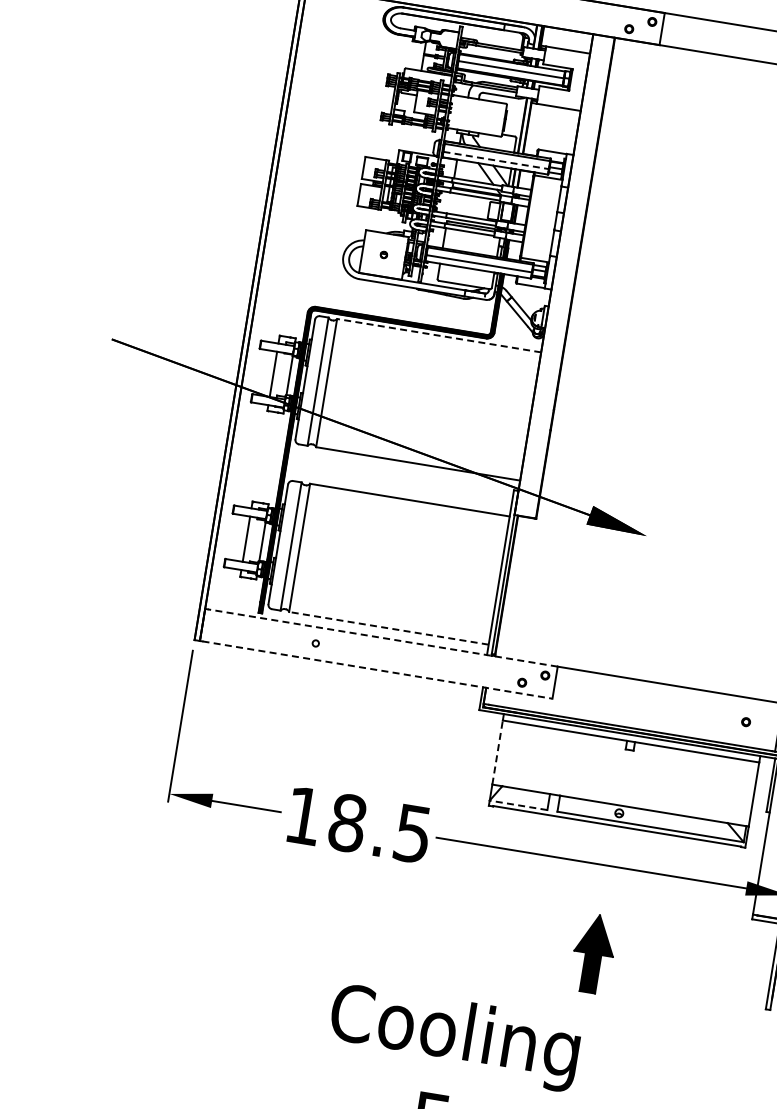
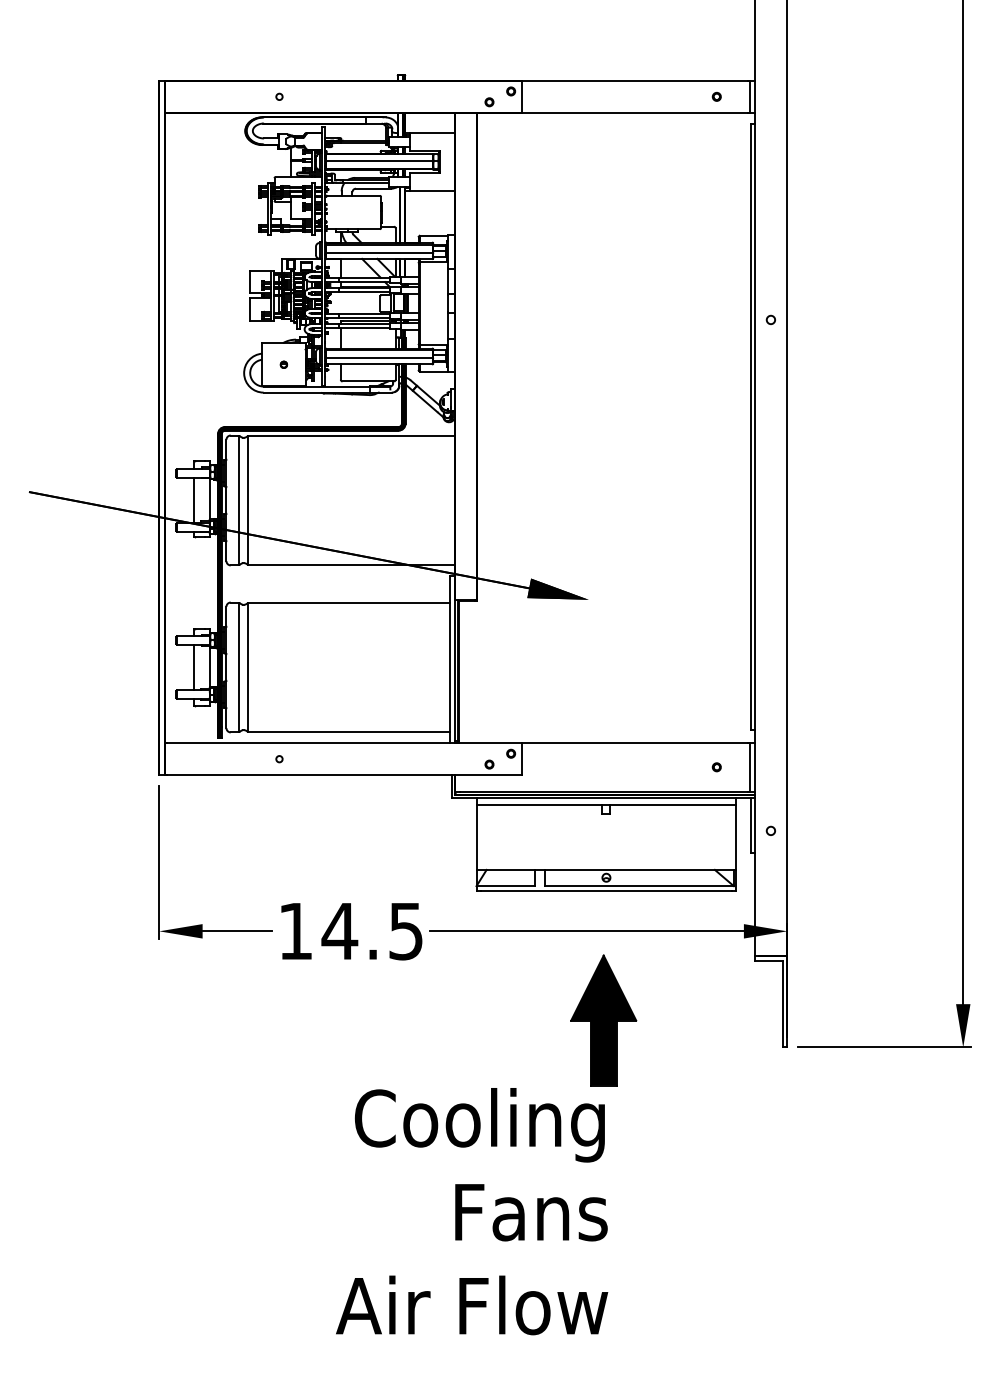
line: (496, 160) -> (379, 253), dashed -> solid
line: (438, 335) -> (350, 435), dashed -> solid
line: (388, 628) -> (348, 732), dashed -> solid
line: (382, 637) -> (344, 742), dashed -> solid
line: (378, 670) -> (345, 775), dashed -> solid
line: (497, 751) -> (476, 836), dashed -> solid
line: (518, 805) -> (505, 886), dashed -> solid
text: (347, 823) -> (339, 931), 18.5 -> 14.5
part: (593, 953) -> (603, 1020), size x1.67

